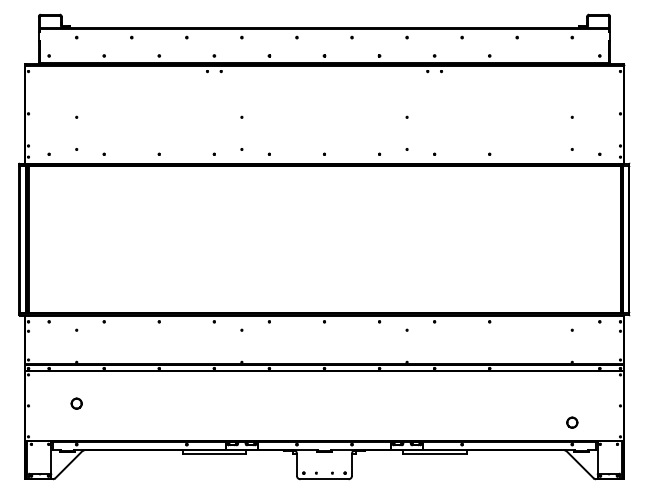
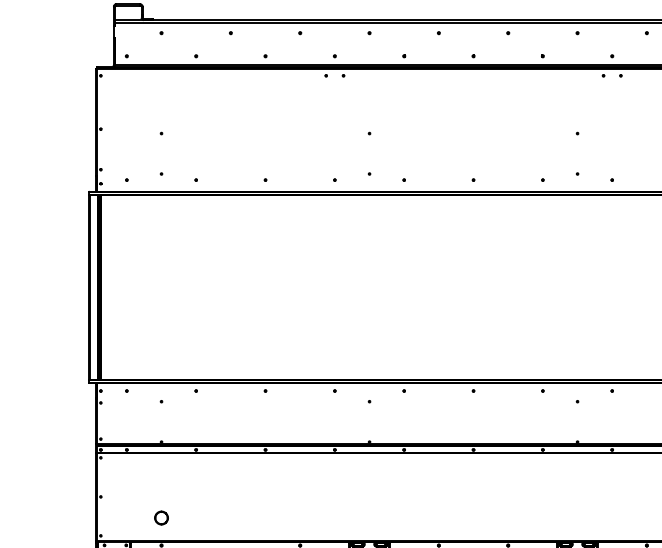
part: (76, 403) -> (161, 517), moved

